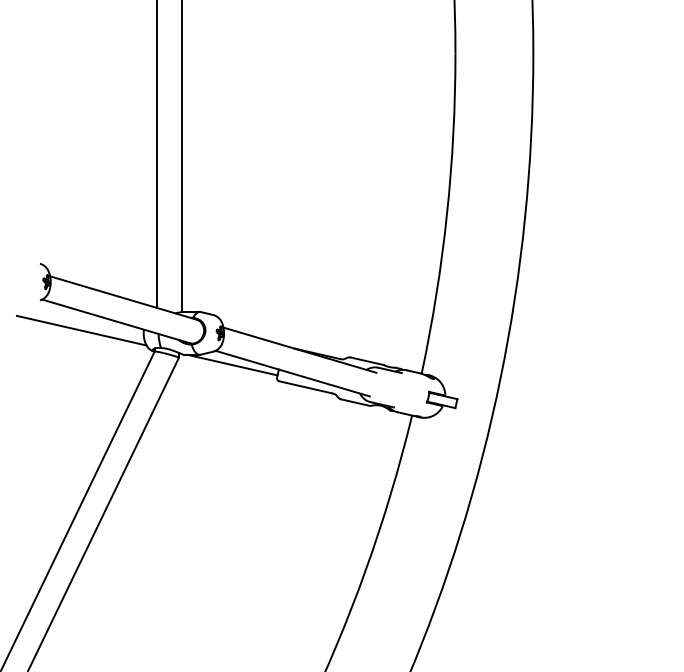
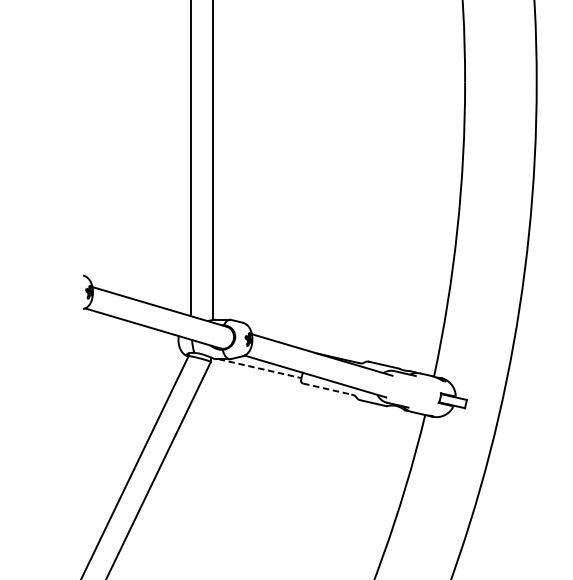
line: (81, 330) -> (121, 336), removed
line: (232, 365) -> (260, 369), solid -> dashed
line: (305, 387) -> (327, 389), solid -> dashed

